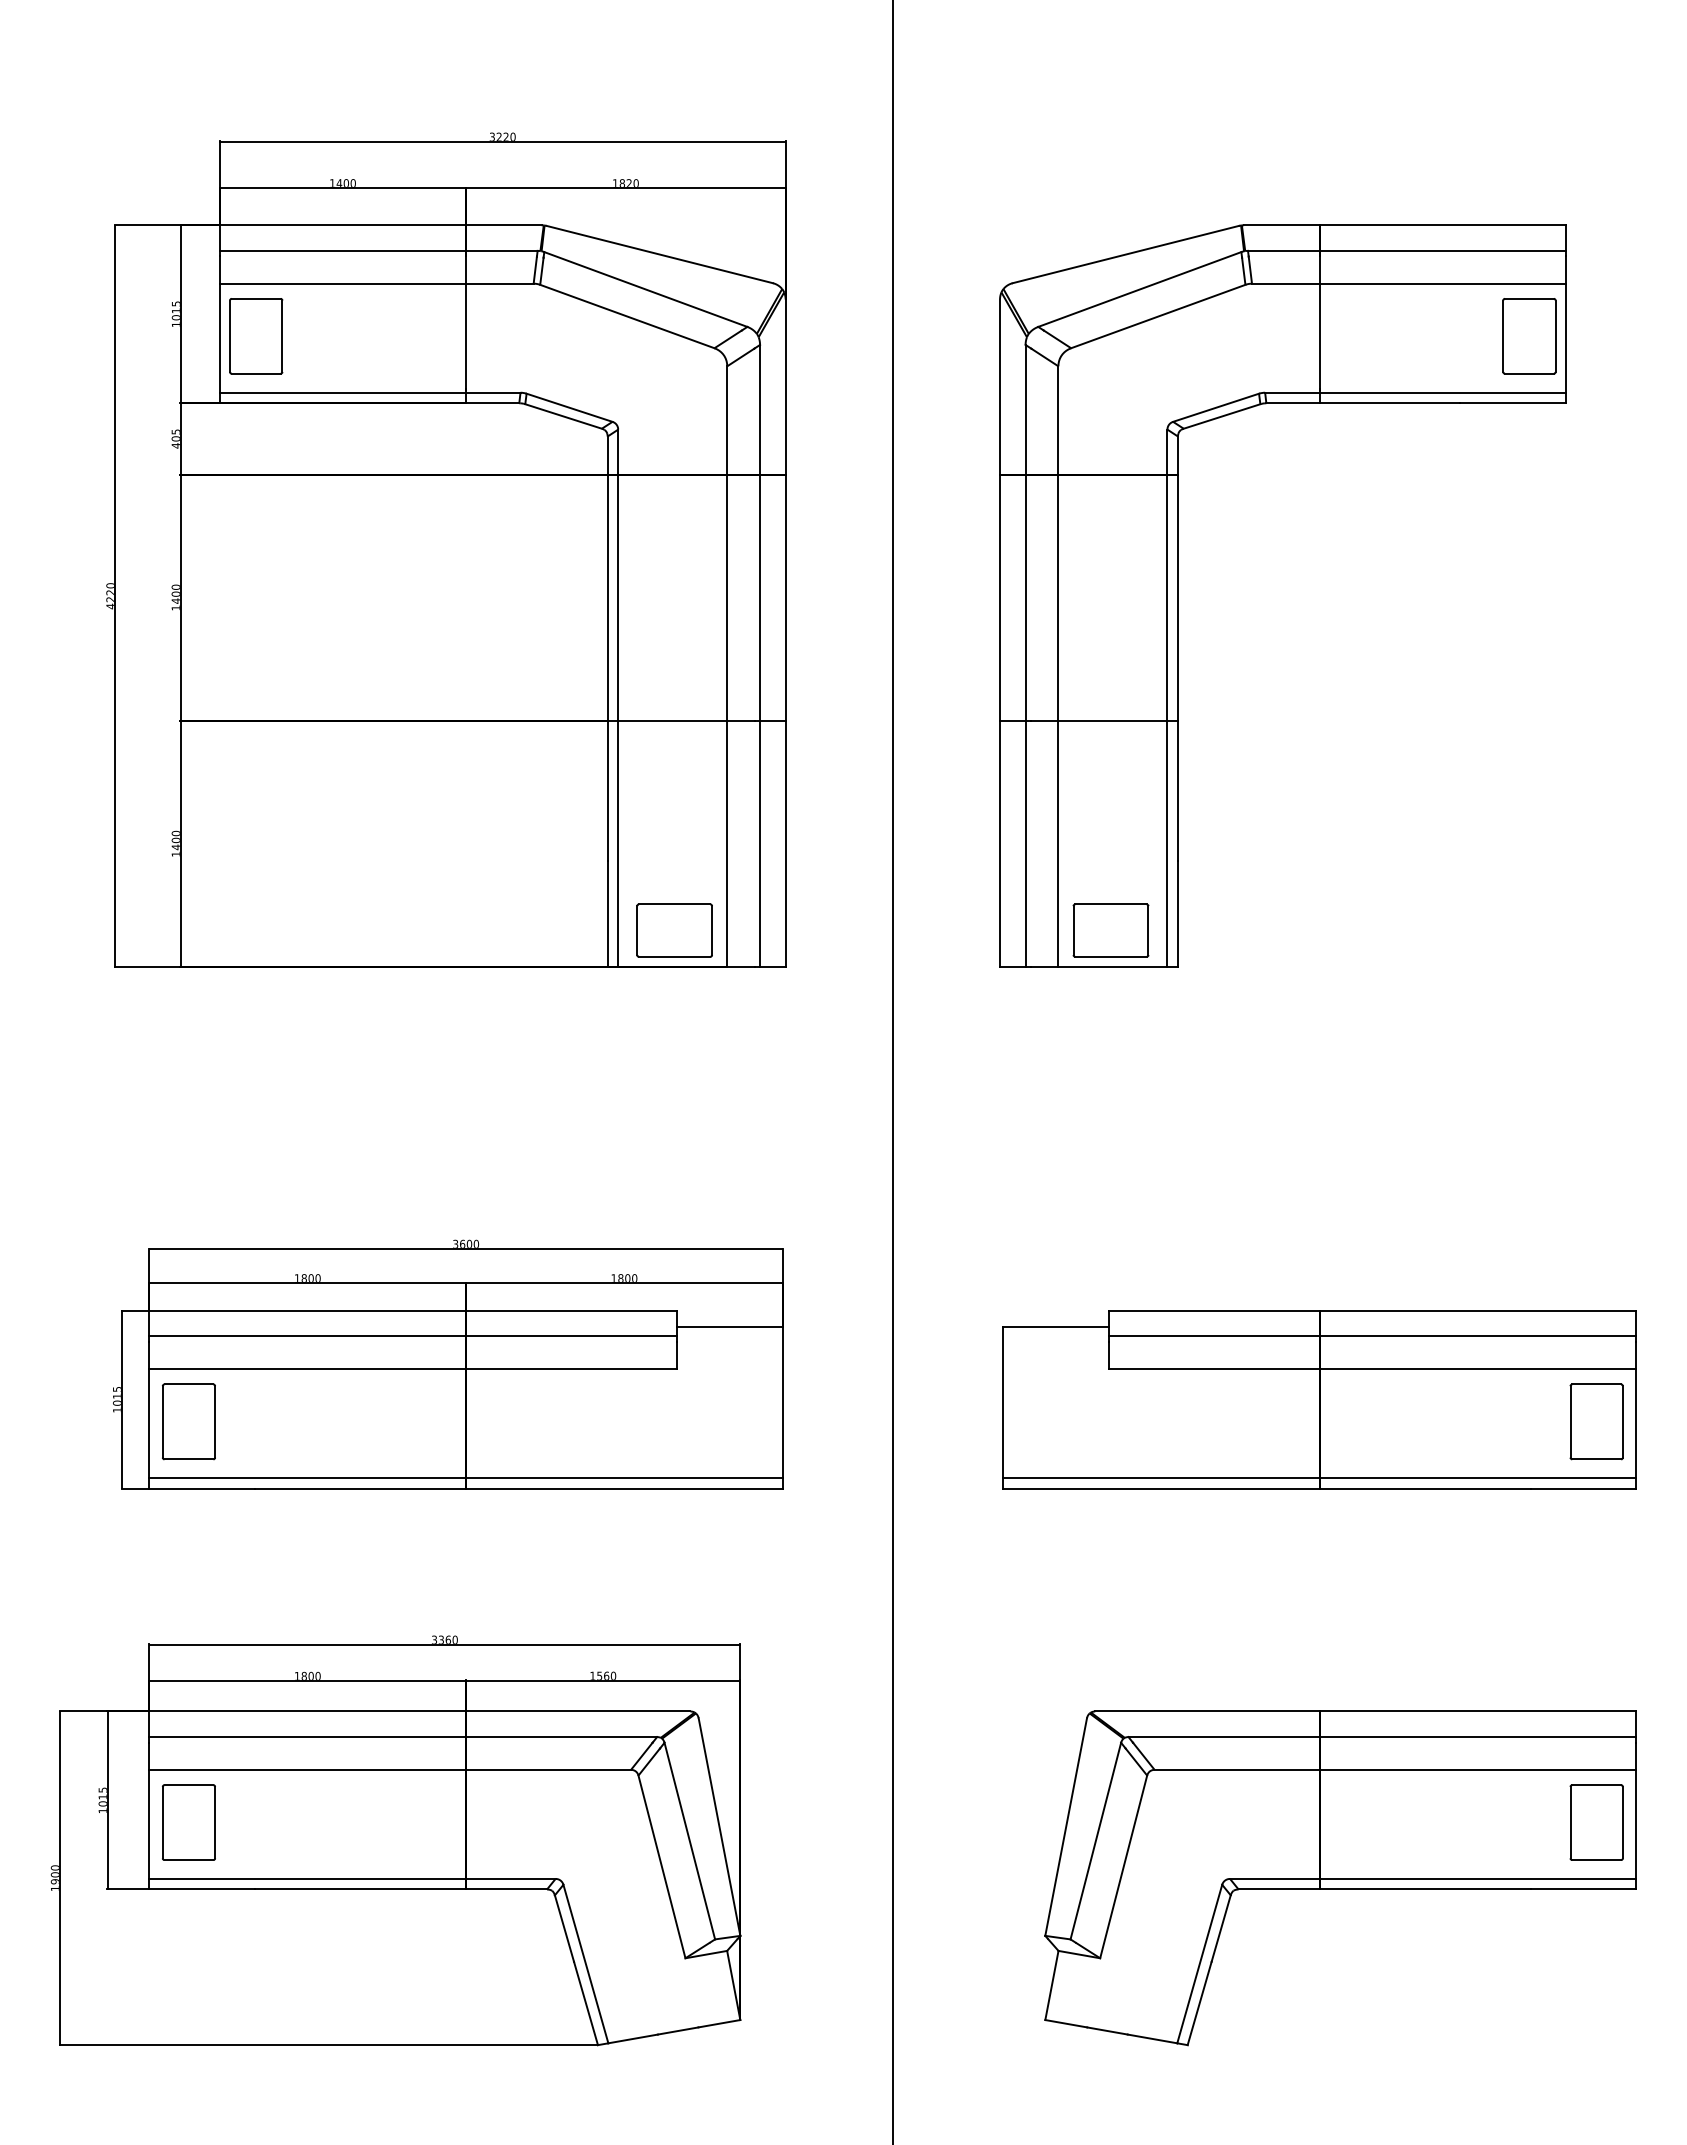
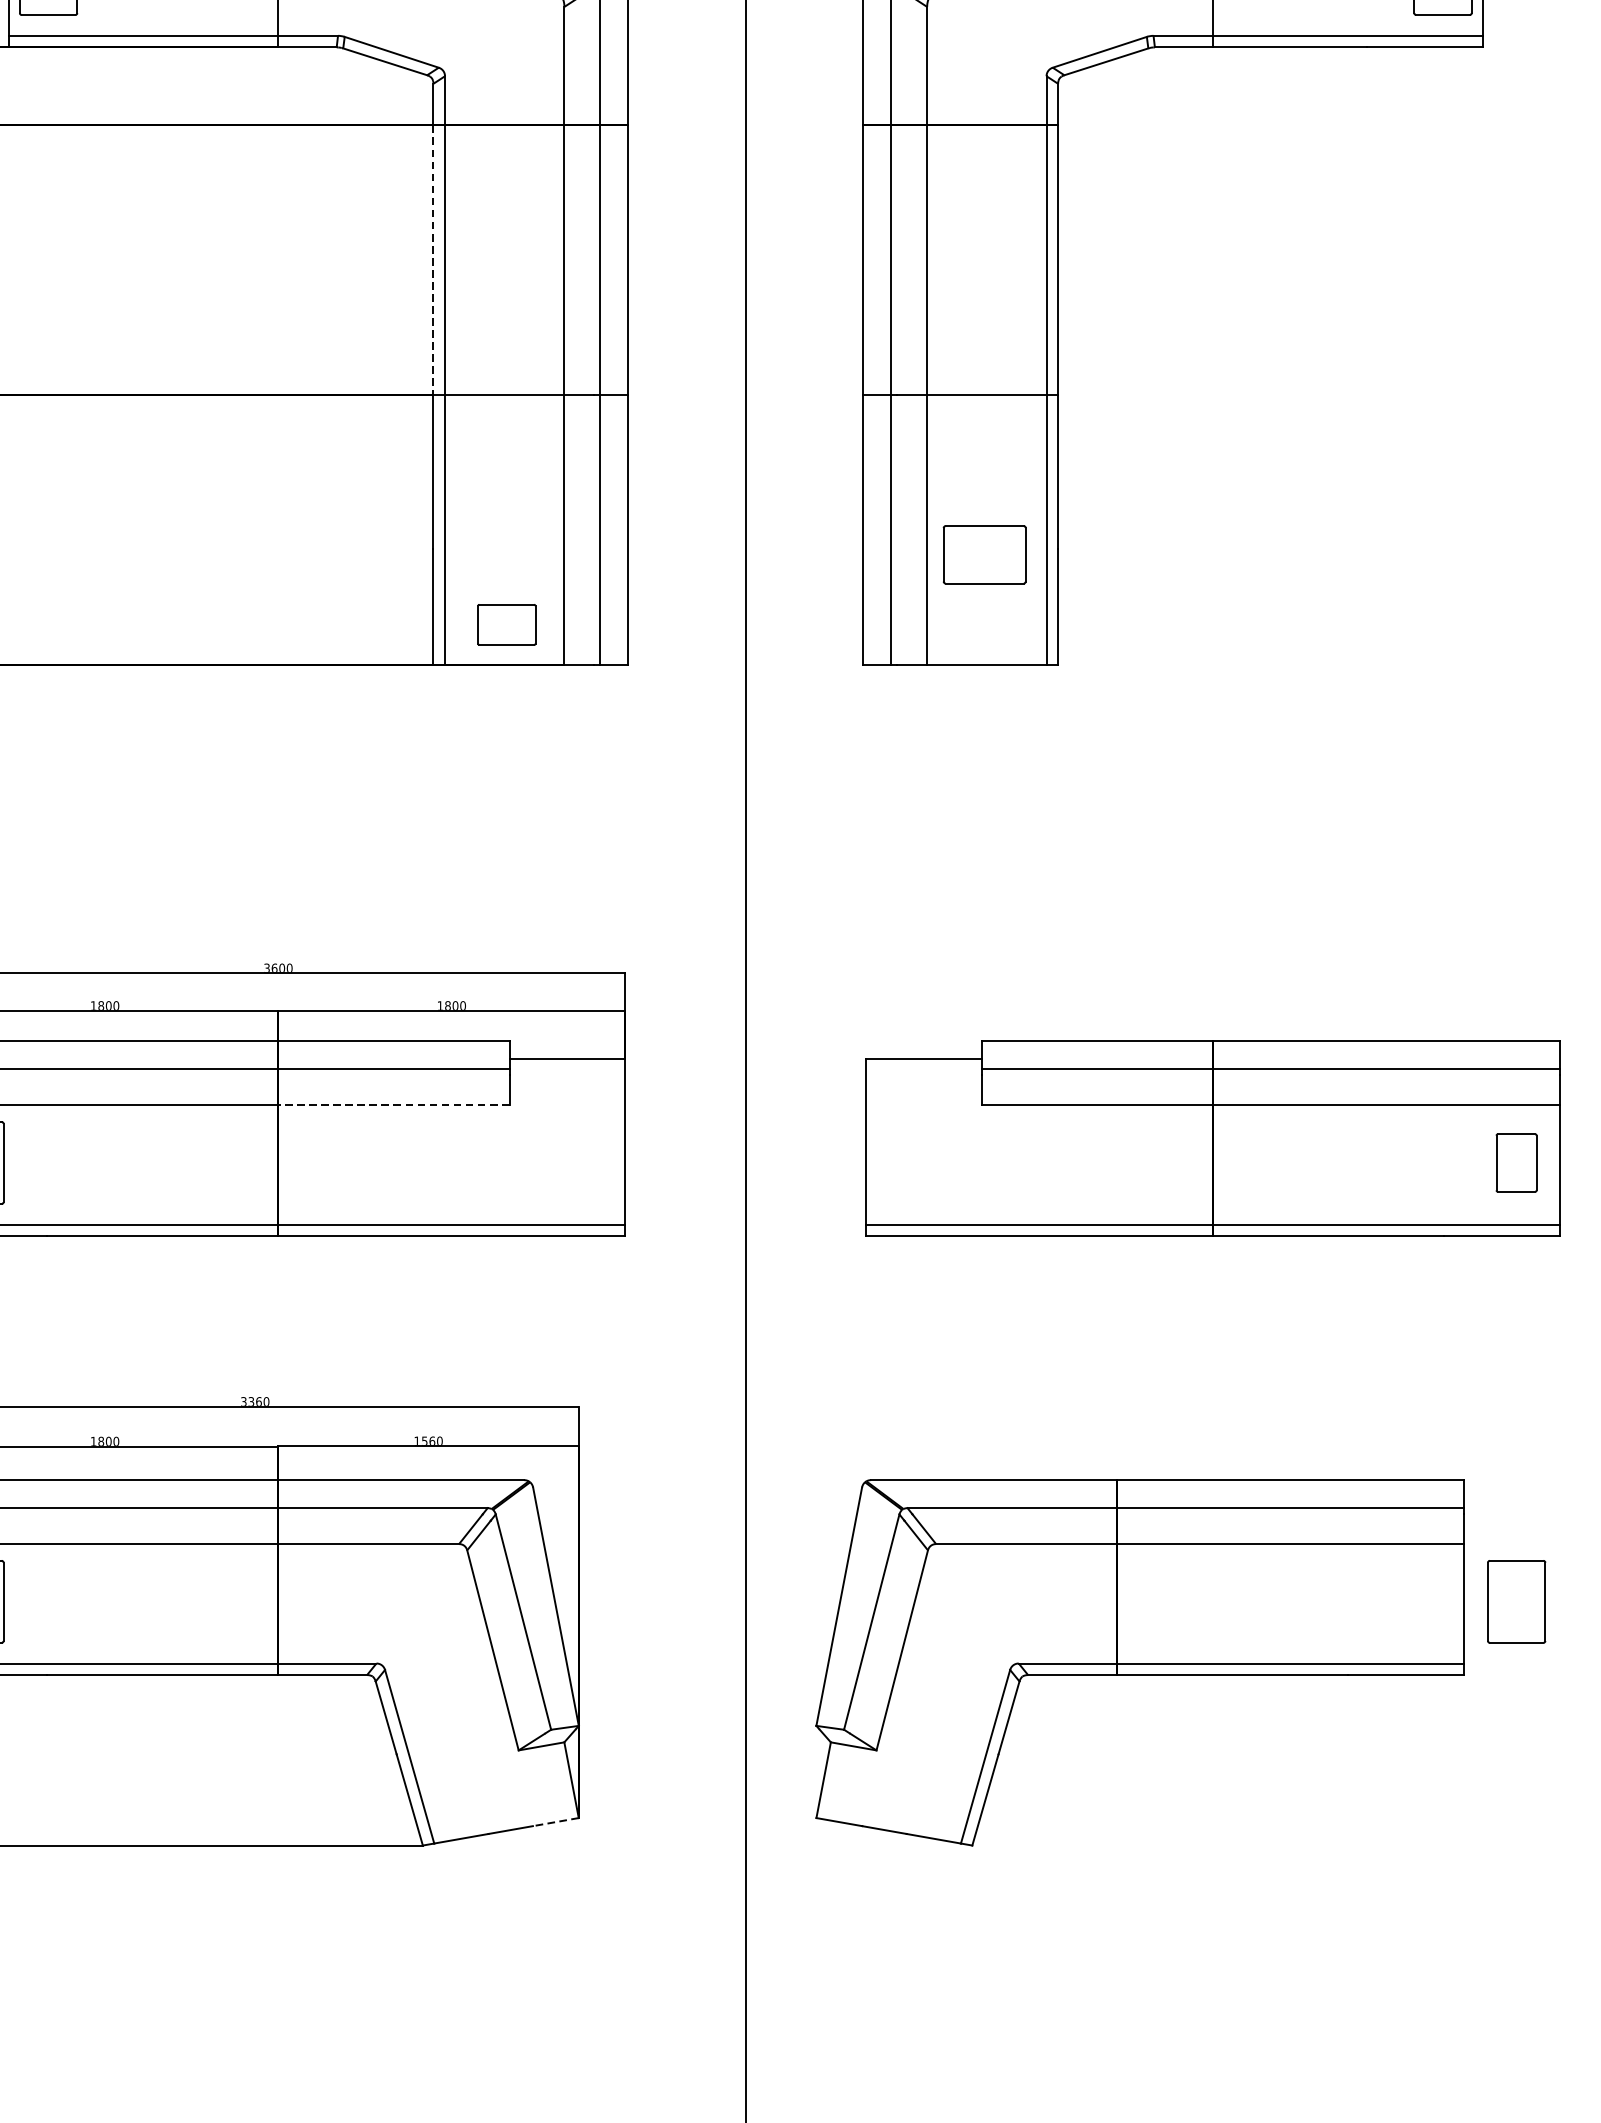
line: (607, 598) -> (433, 261), solid -> dashed
part: (674, 930) -> (506, 624), size x0.7
part: (1110, 930) -> (984, 554), moved
line: (571, 1369) -> (393, 1105), solid -> dashed
part: (1596, 1421) -> (1516, 1162), size x0.7
part: (1340, 1878) -> (1139, 1663), moved
line: (718, 2023) -> (554, 1821), solid -> dashed

